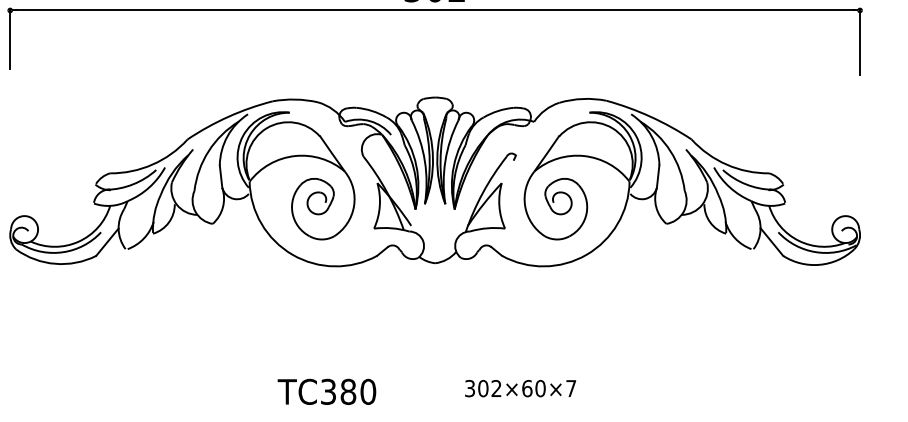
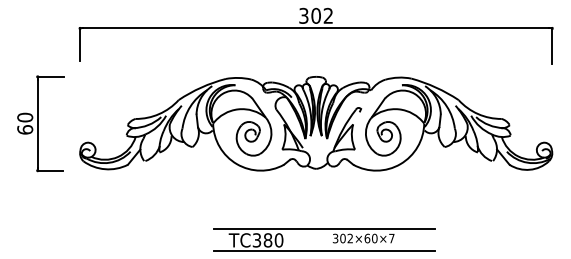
line: (448, 372) -> (323, 229), added
line: (448, 411) -> (323, 251), added

